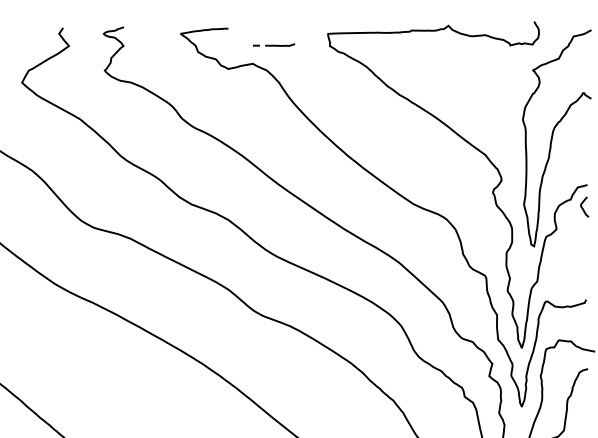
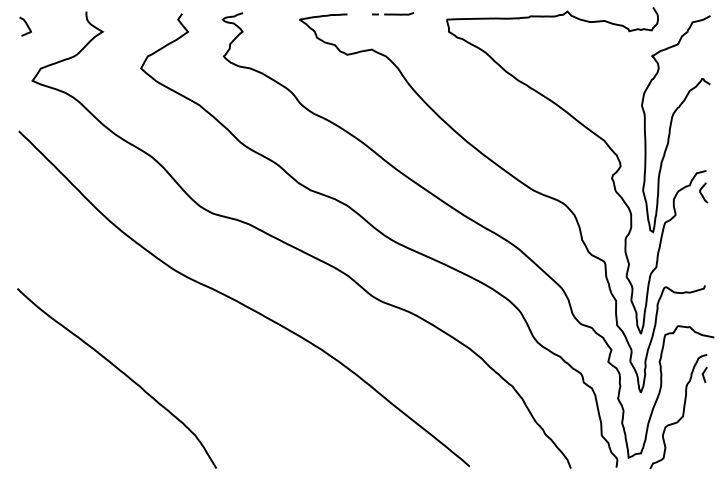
line: (274, 44) -> (393, 13), moved
line: (585, 387) -> (704, 373), added

